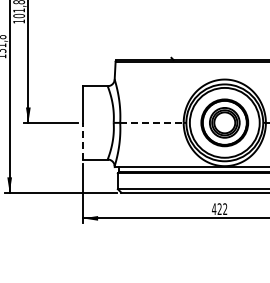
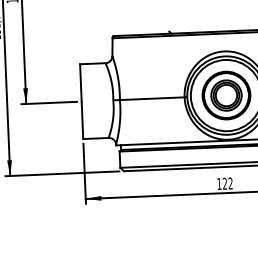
line: (151, 122) -> (151, 98), dashed -> solid
line: (82, 140) -> (82, 119), dashed -> solid
text: (213, 208) -> (218, 183), 422 -> 122

